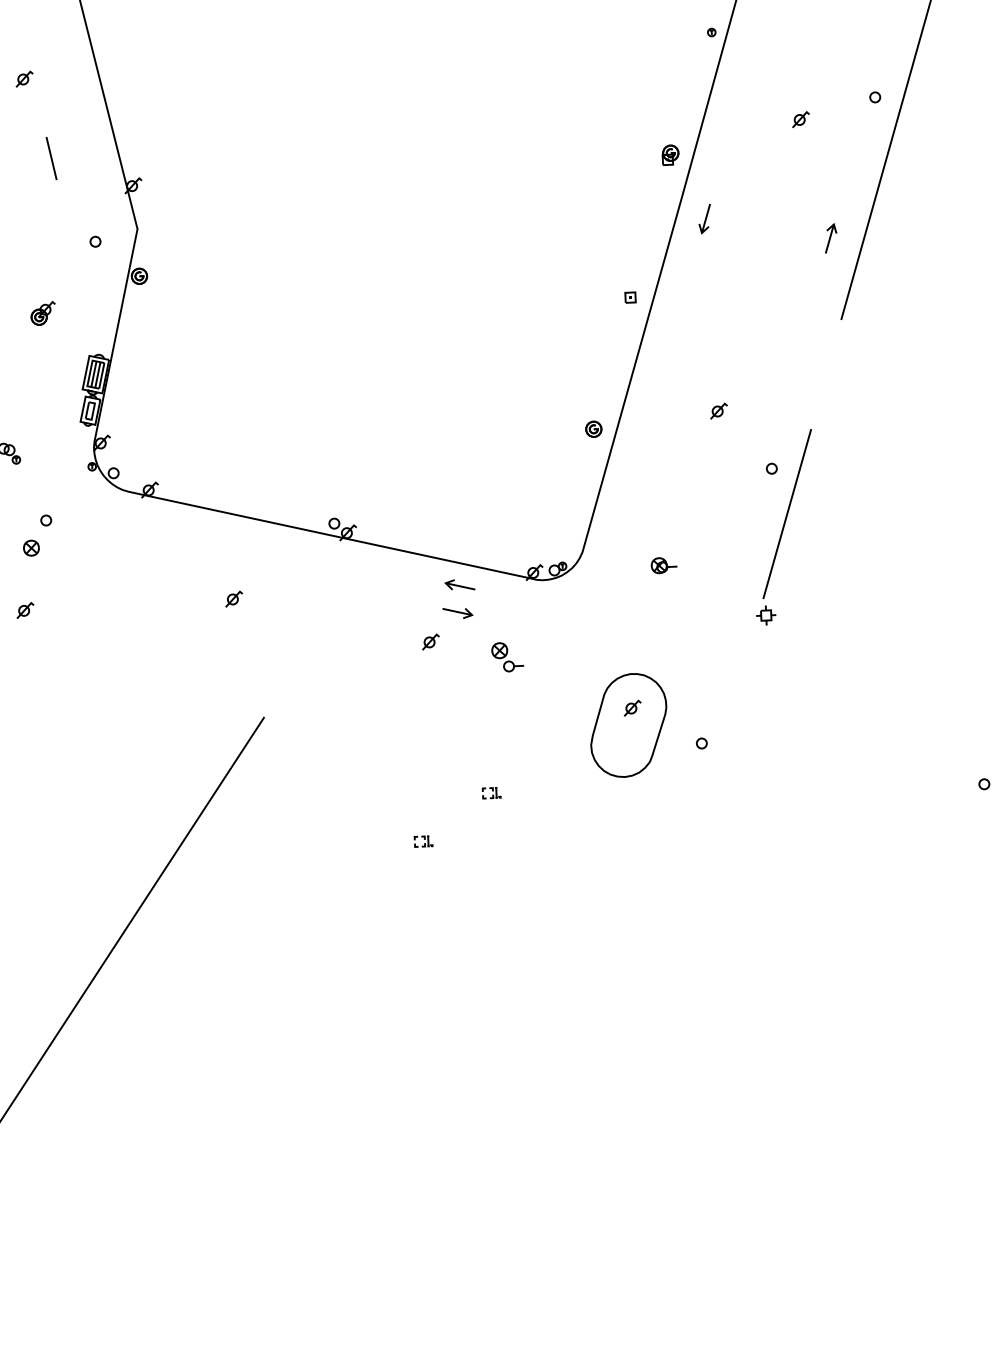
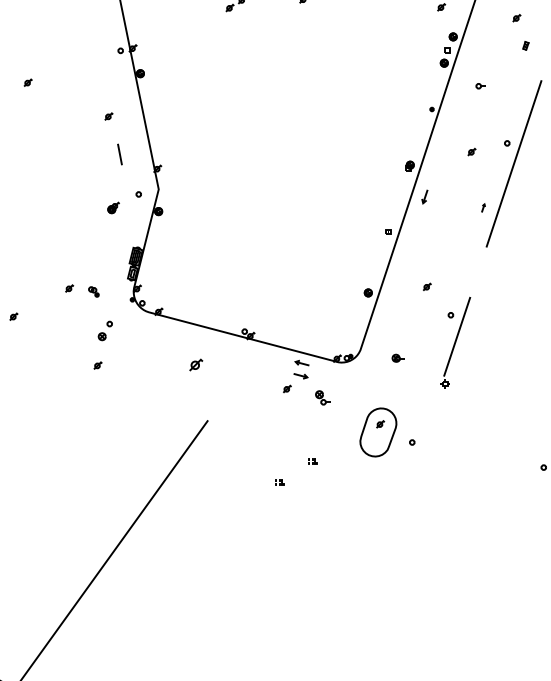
part: (830, 236) -> (483, 207), size x0.6
part: (42, 312) -> (113, 207), moved
part: (232, 598) -> (195, 364), size x1.6

